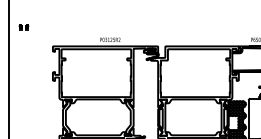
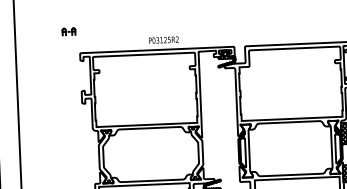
part: (23, 27) -> (68, 31), moved

